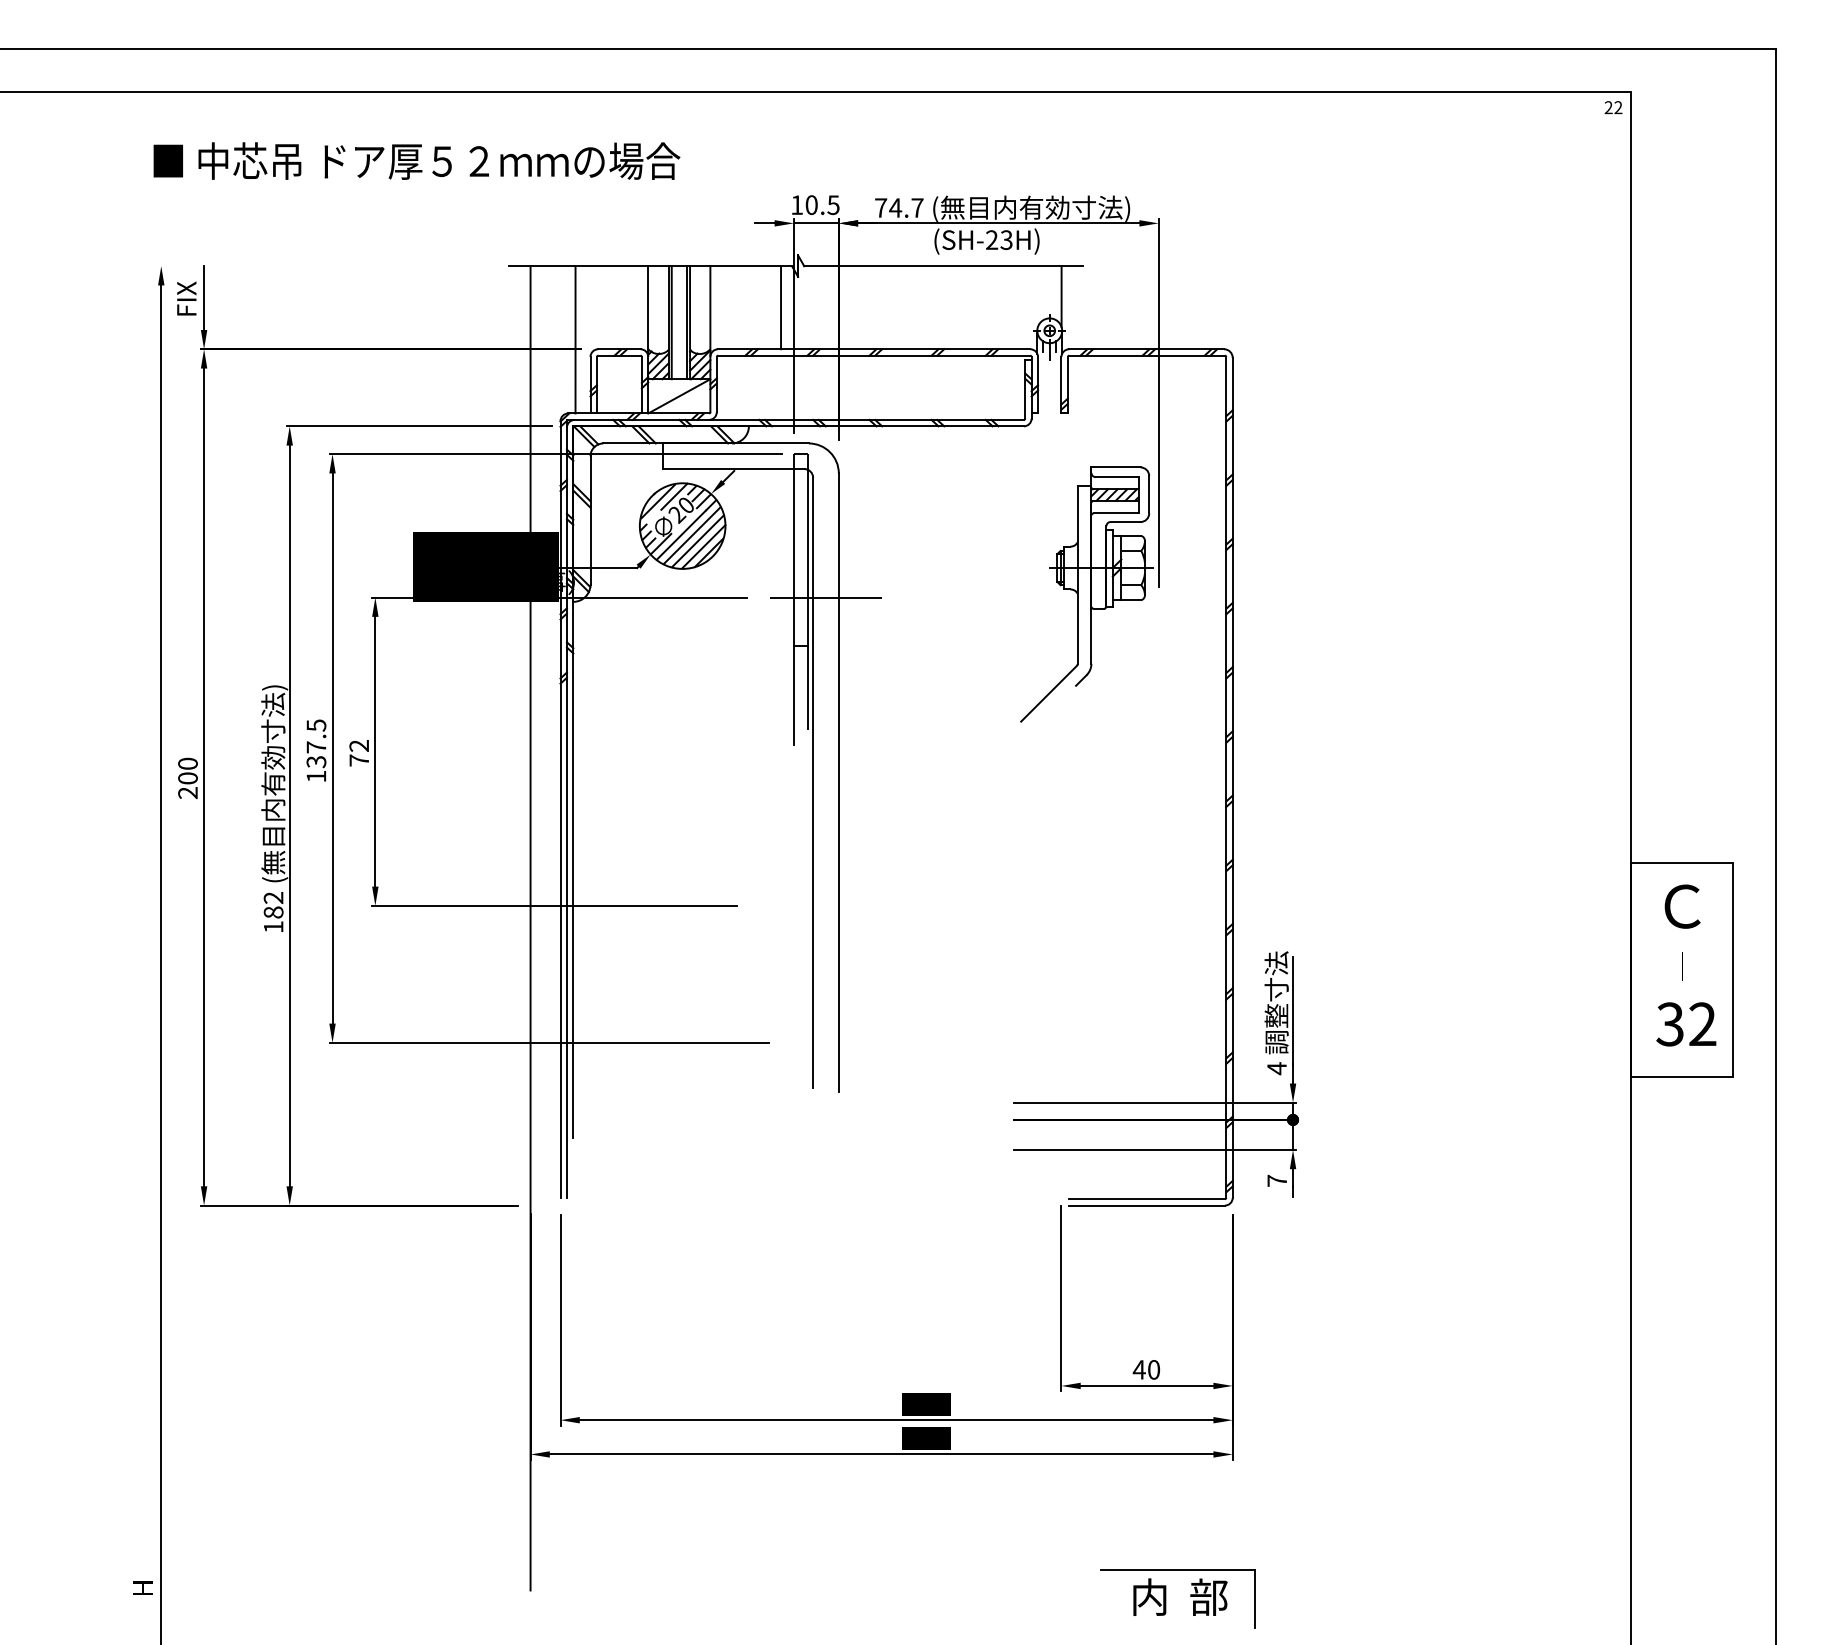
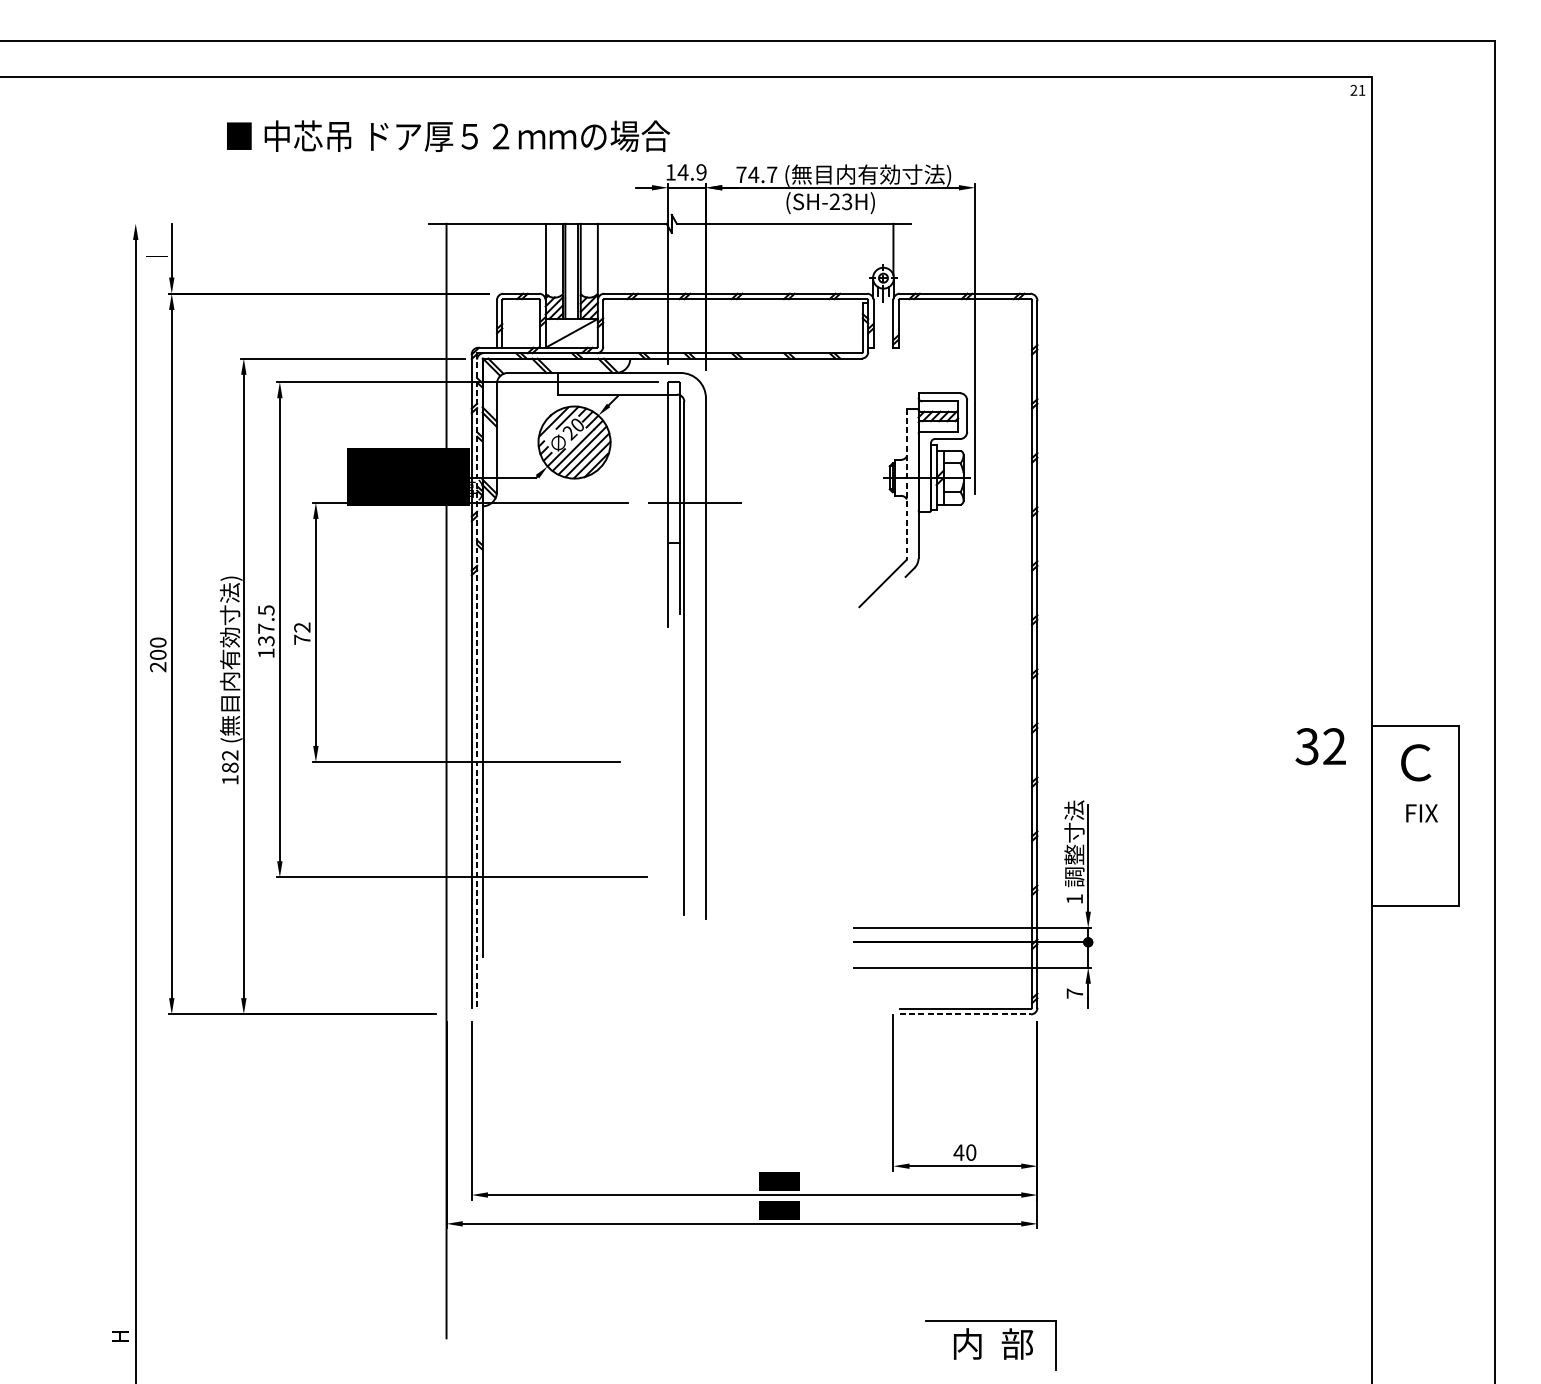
text: (1618, 107) -> (1362, 90), 22 -> 21
text: (416, 160) -> (448, 135), moved
text: (822, 205) -> (692, 172), 10.5 -> 14.9
text: (186, 298) -> (156, 251), FIX -> ｜
line: (781, 307) -> (657, 258), removed
line: (575, 339) -> (484, 285), removed
line: (1077, 575) -> (906, 484), solid -> dashed
line: (566, 808) -> (476, 680), solid -> dashed
text: (1689, 966) -> (1421, 813), ｜ -> FIX
text: (1686, 1024) -> (1320, 746), moved
text: (1276, 1068) -> (1074, 899), 4 -> 1
line: (1147, 1205) -> (965, 1014), solid -> dashed

